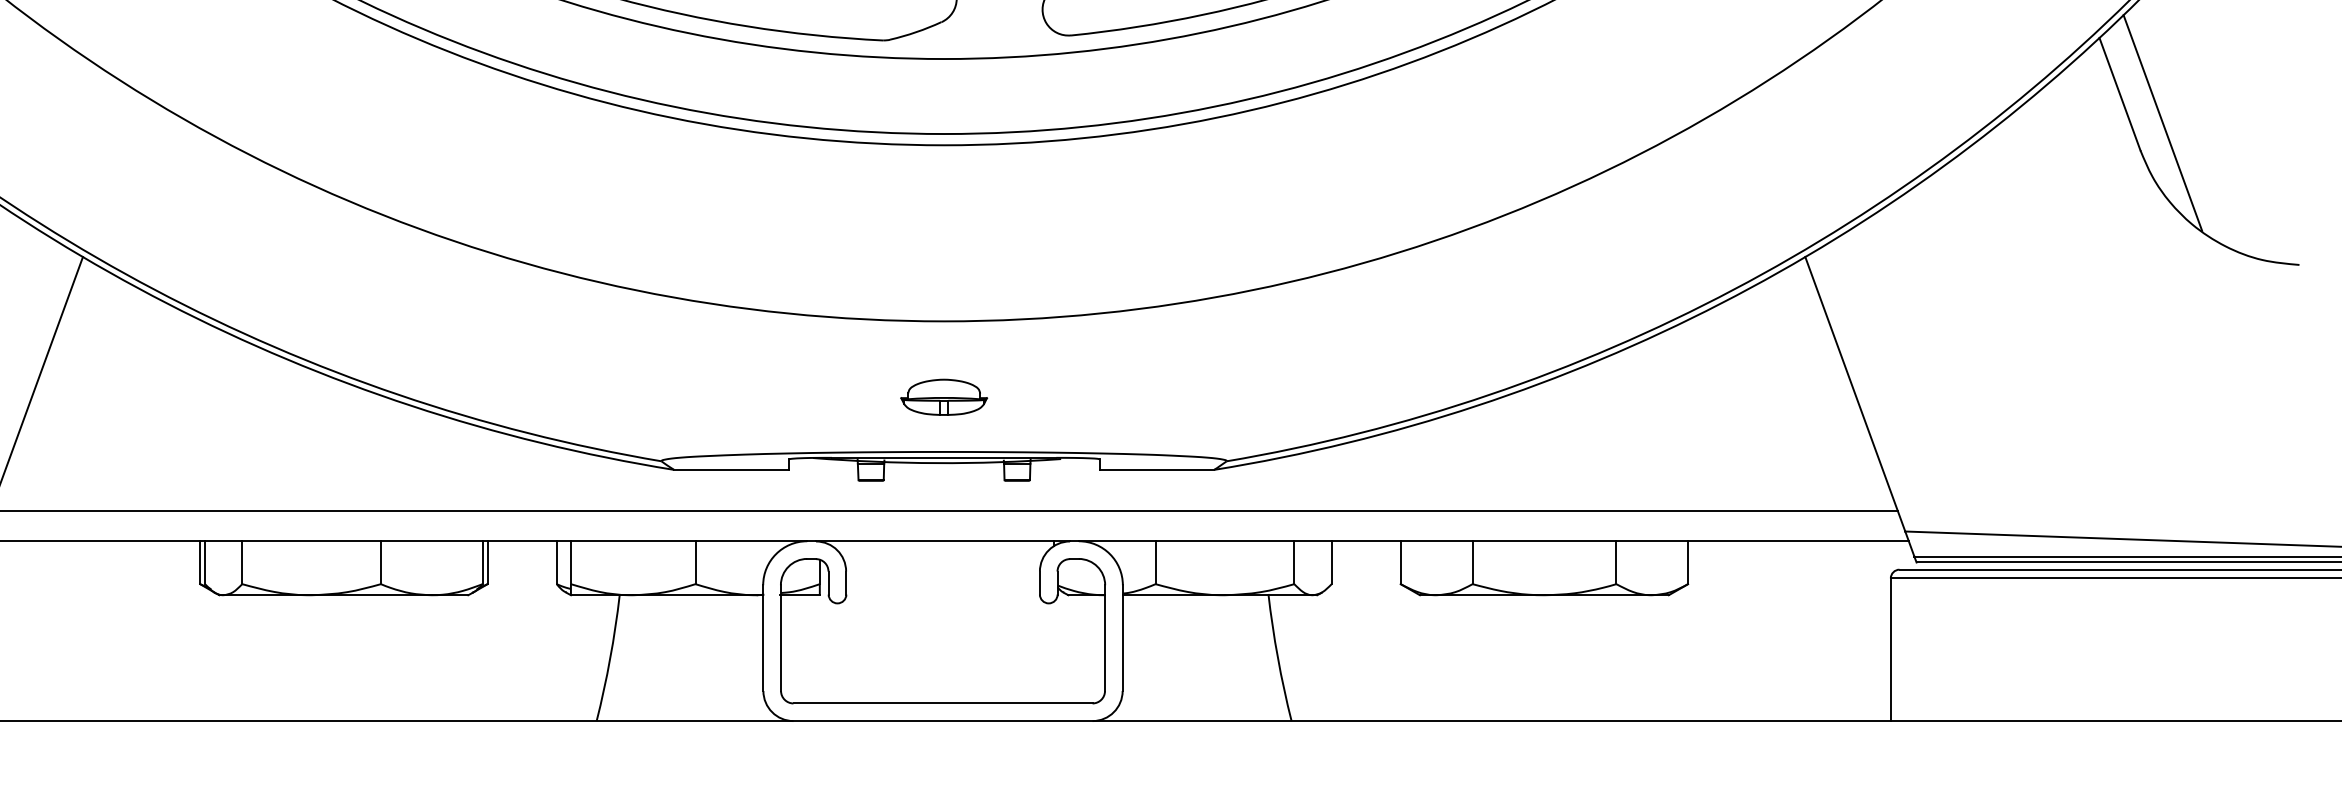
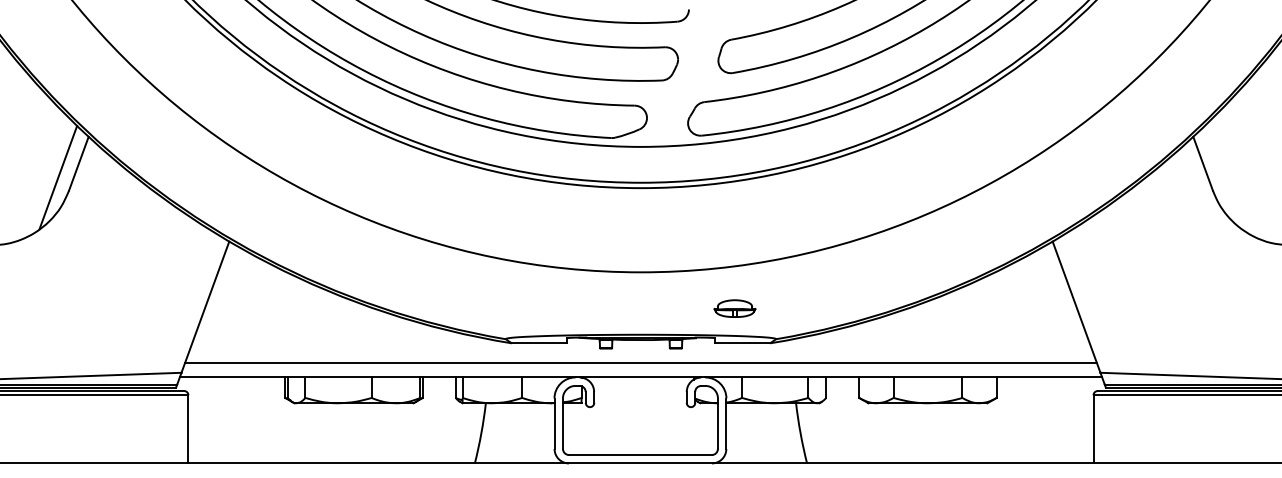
line: (2162, 122) -> (1223, 177), removed
part: (943, 397) -> (734, 308), moved

